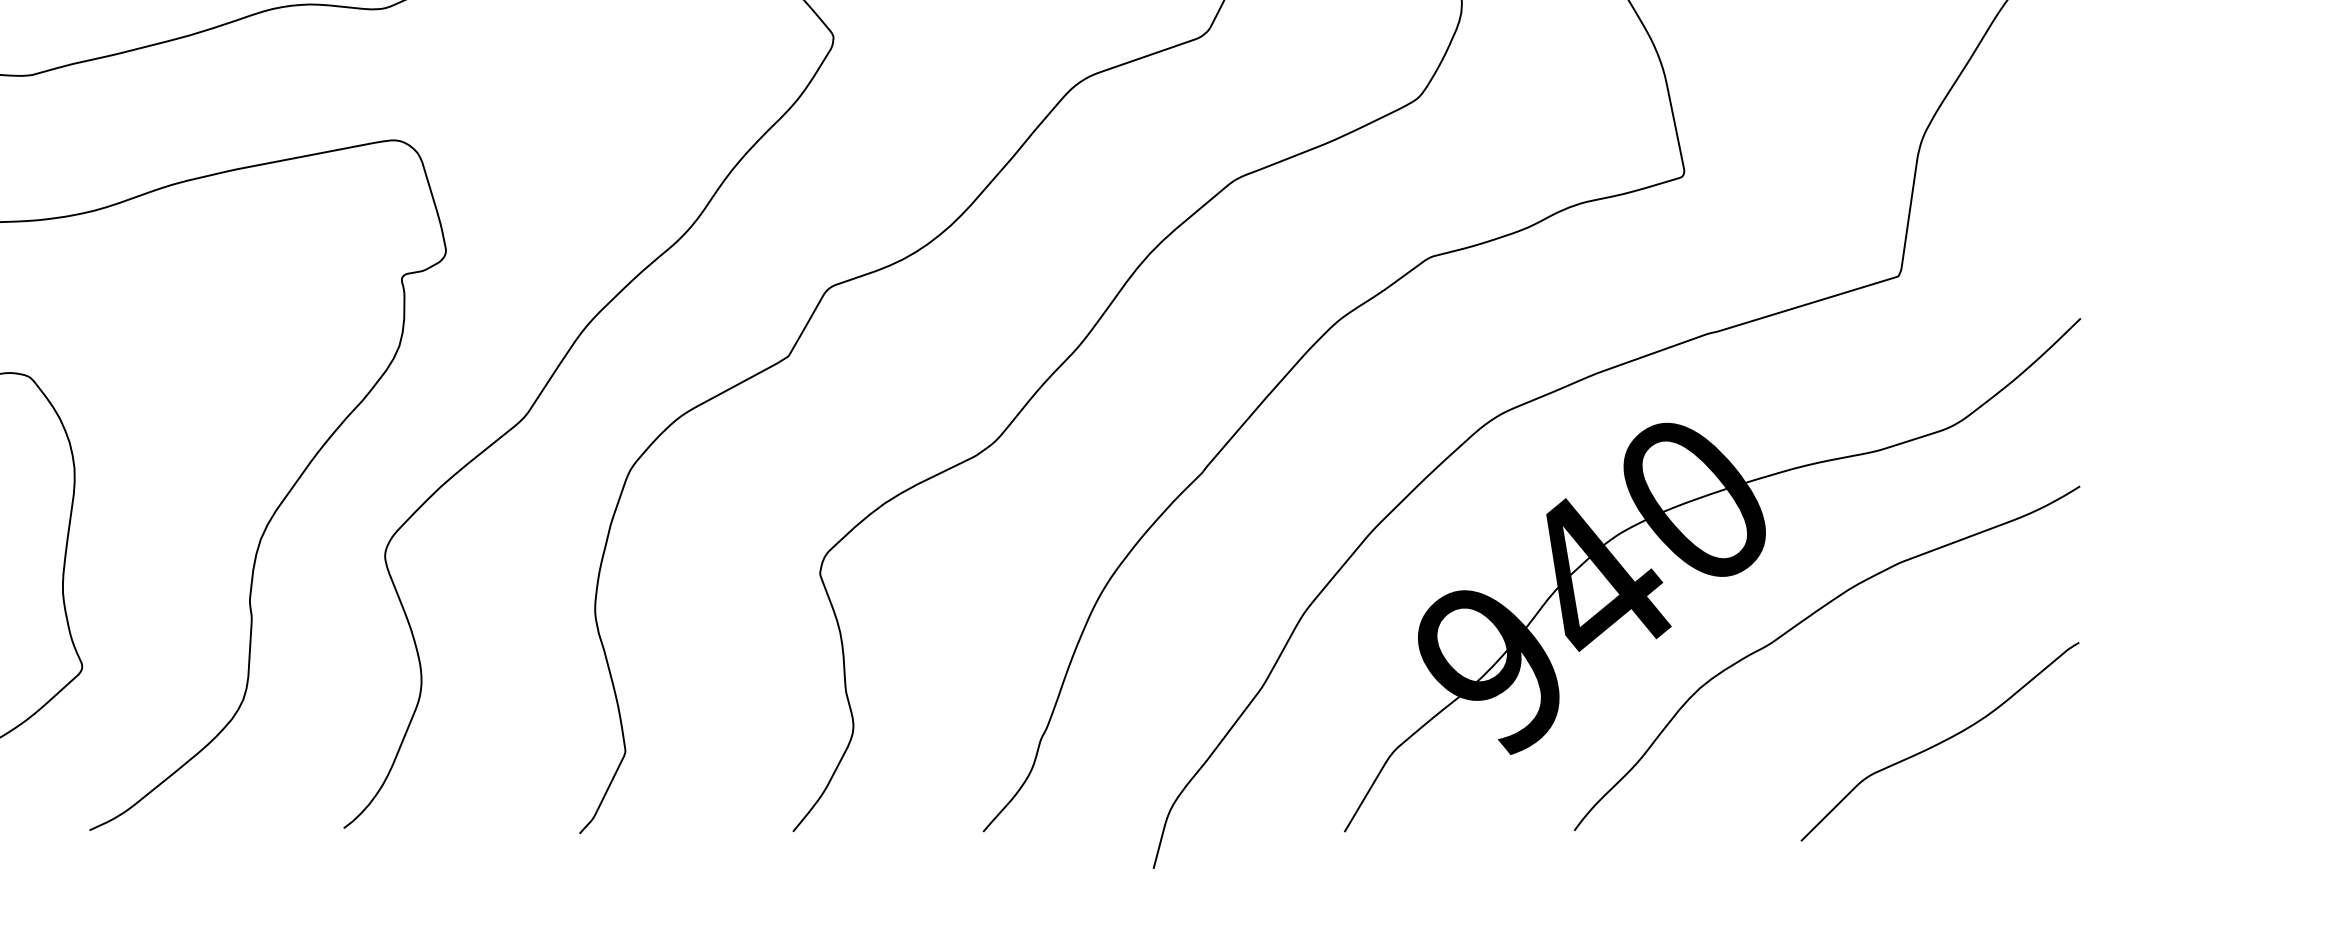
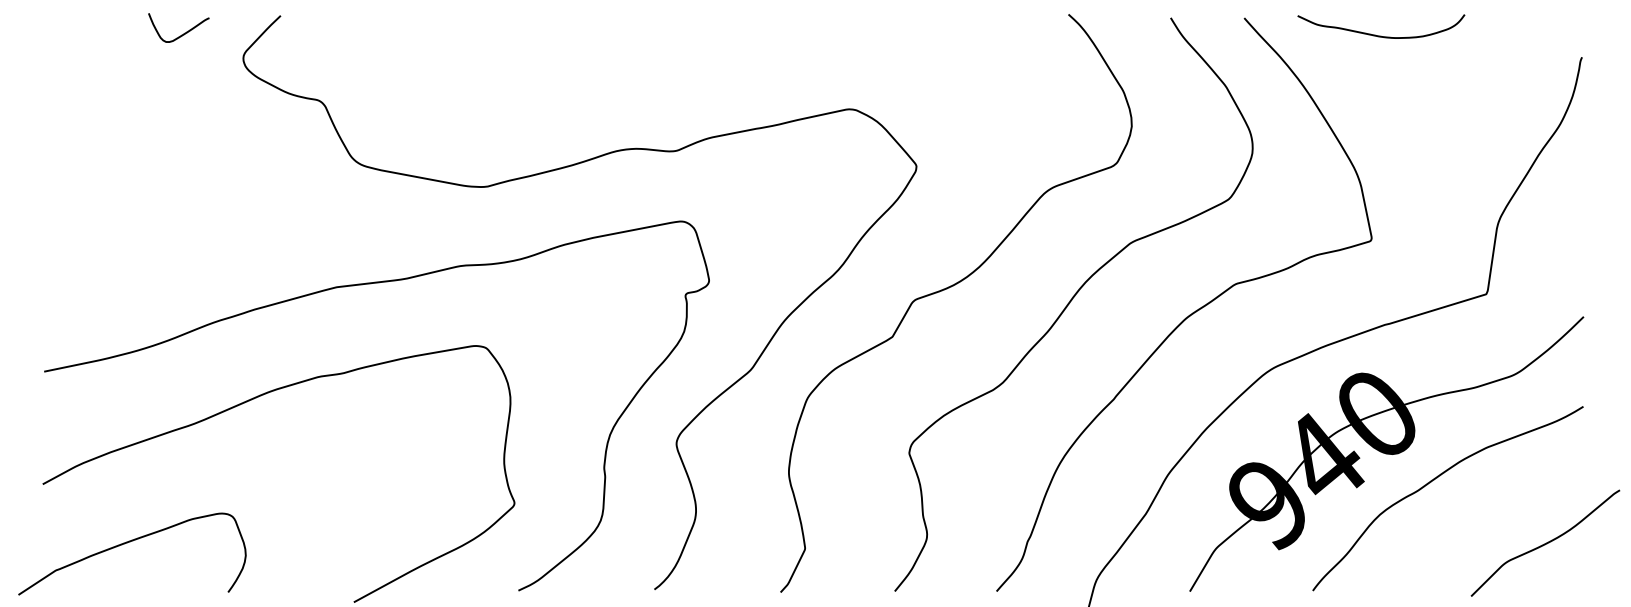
curve: (1941, 740) -> (1546, 542), moved

